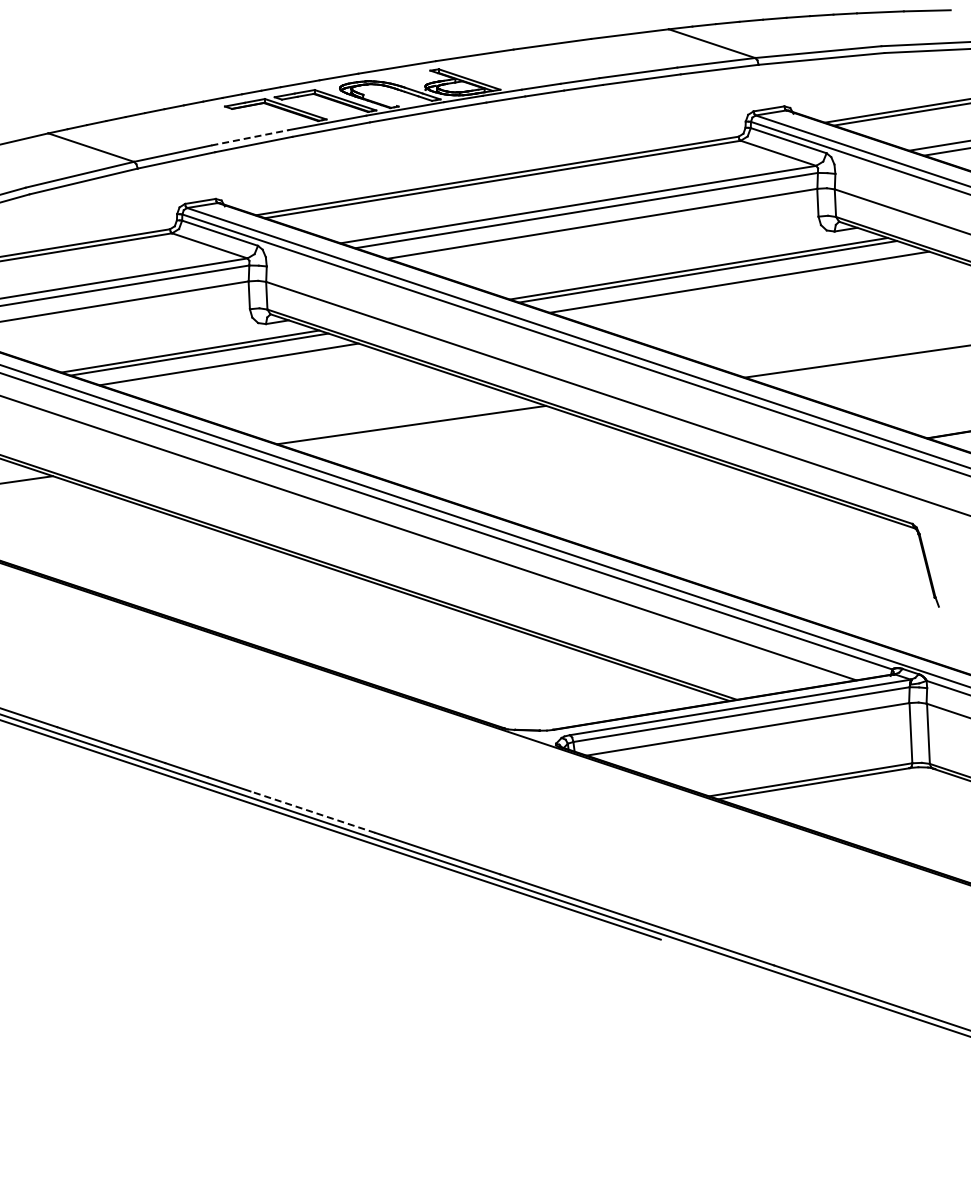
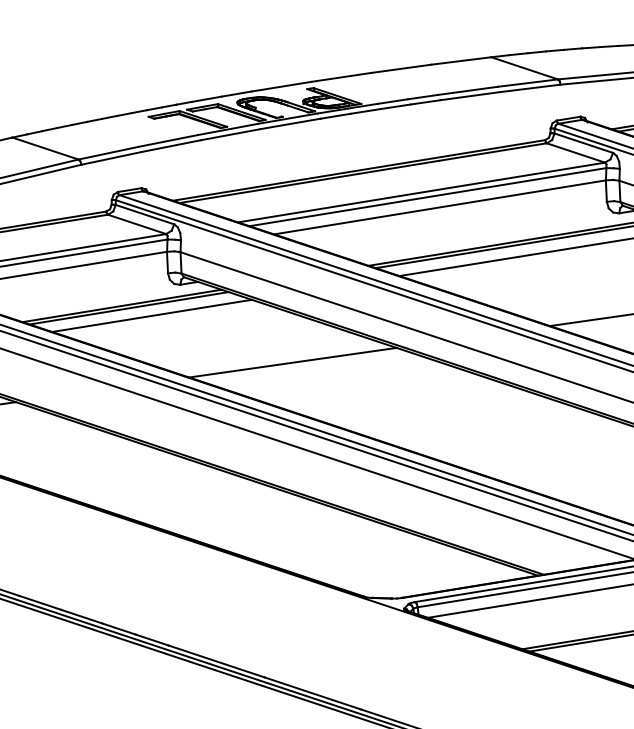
line: (250, 137) -> (168, 140), dashed -> solid
line: (312, 812) -> (216, 661), dashed -> solid

